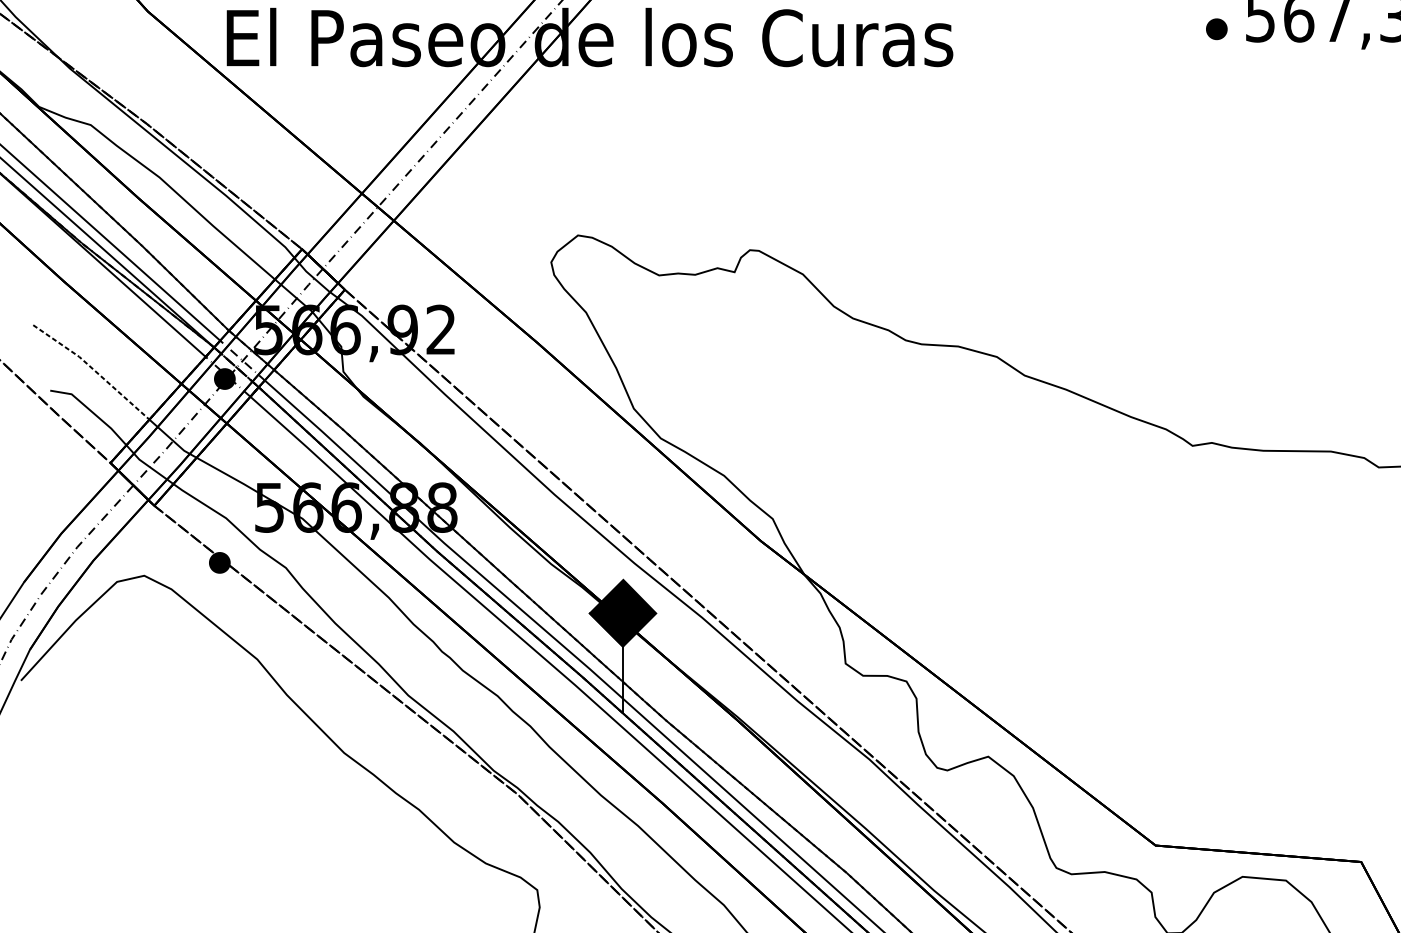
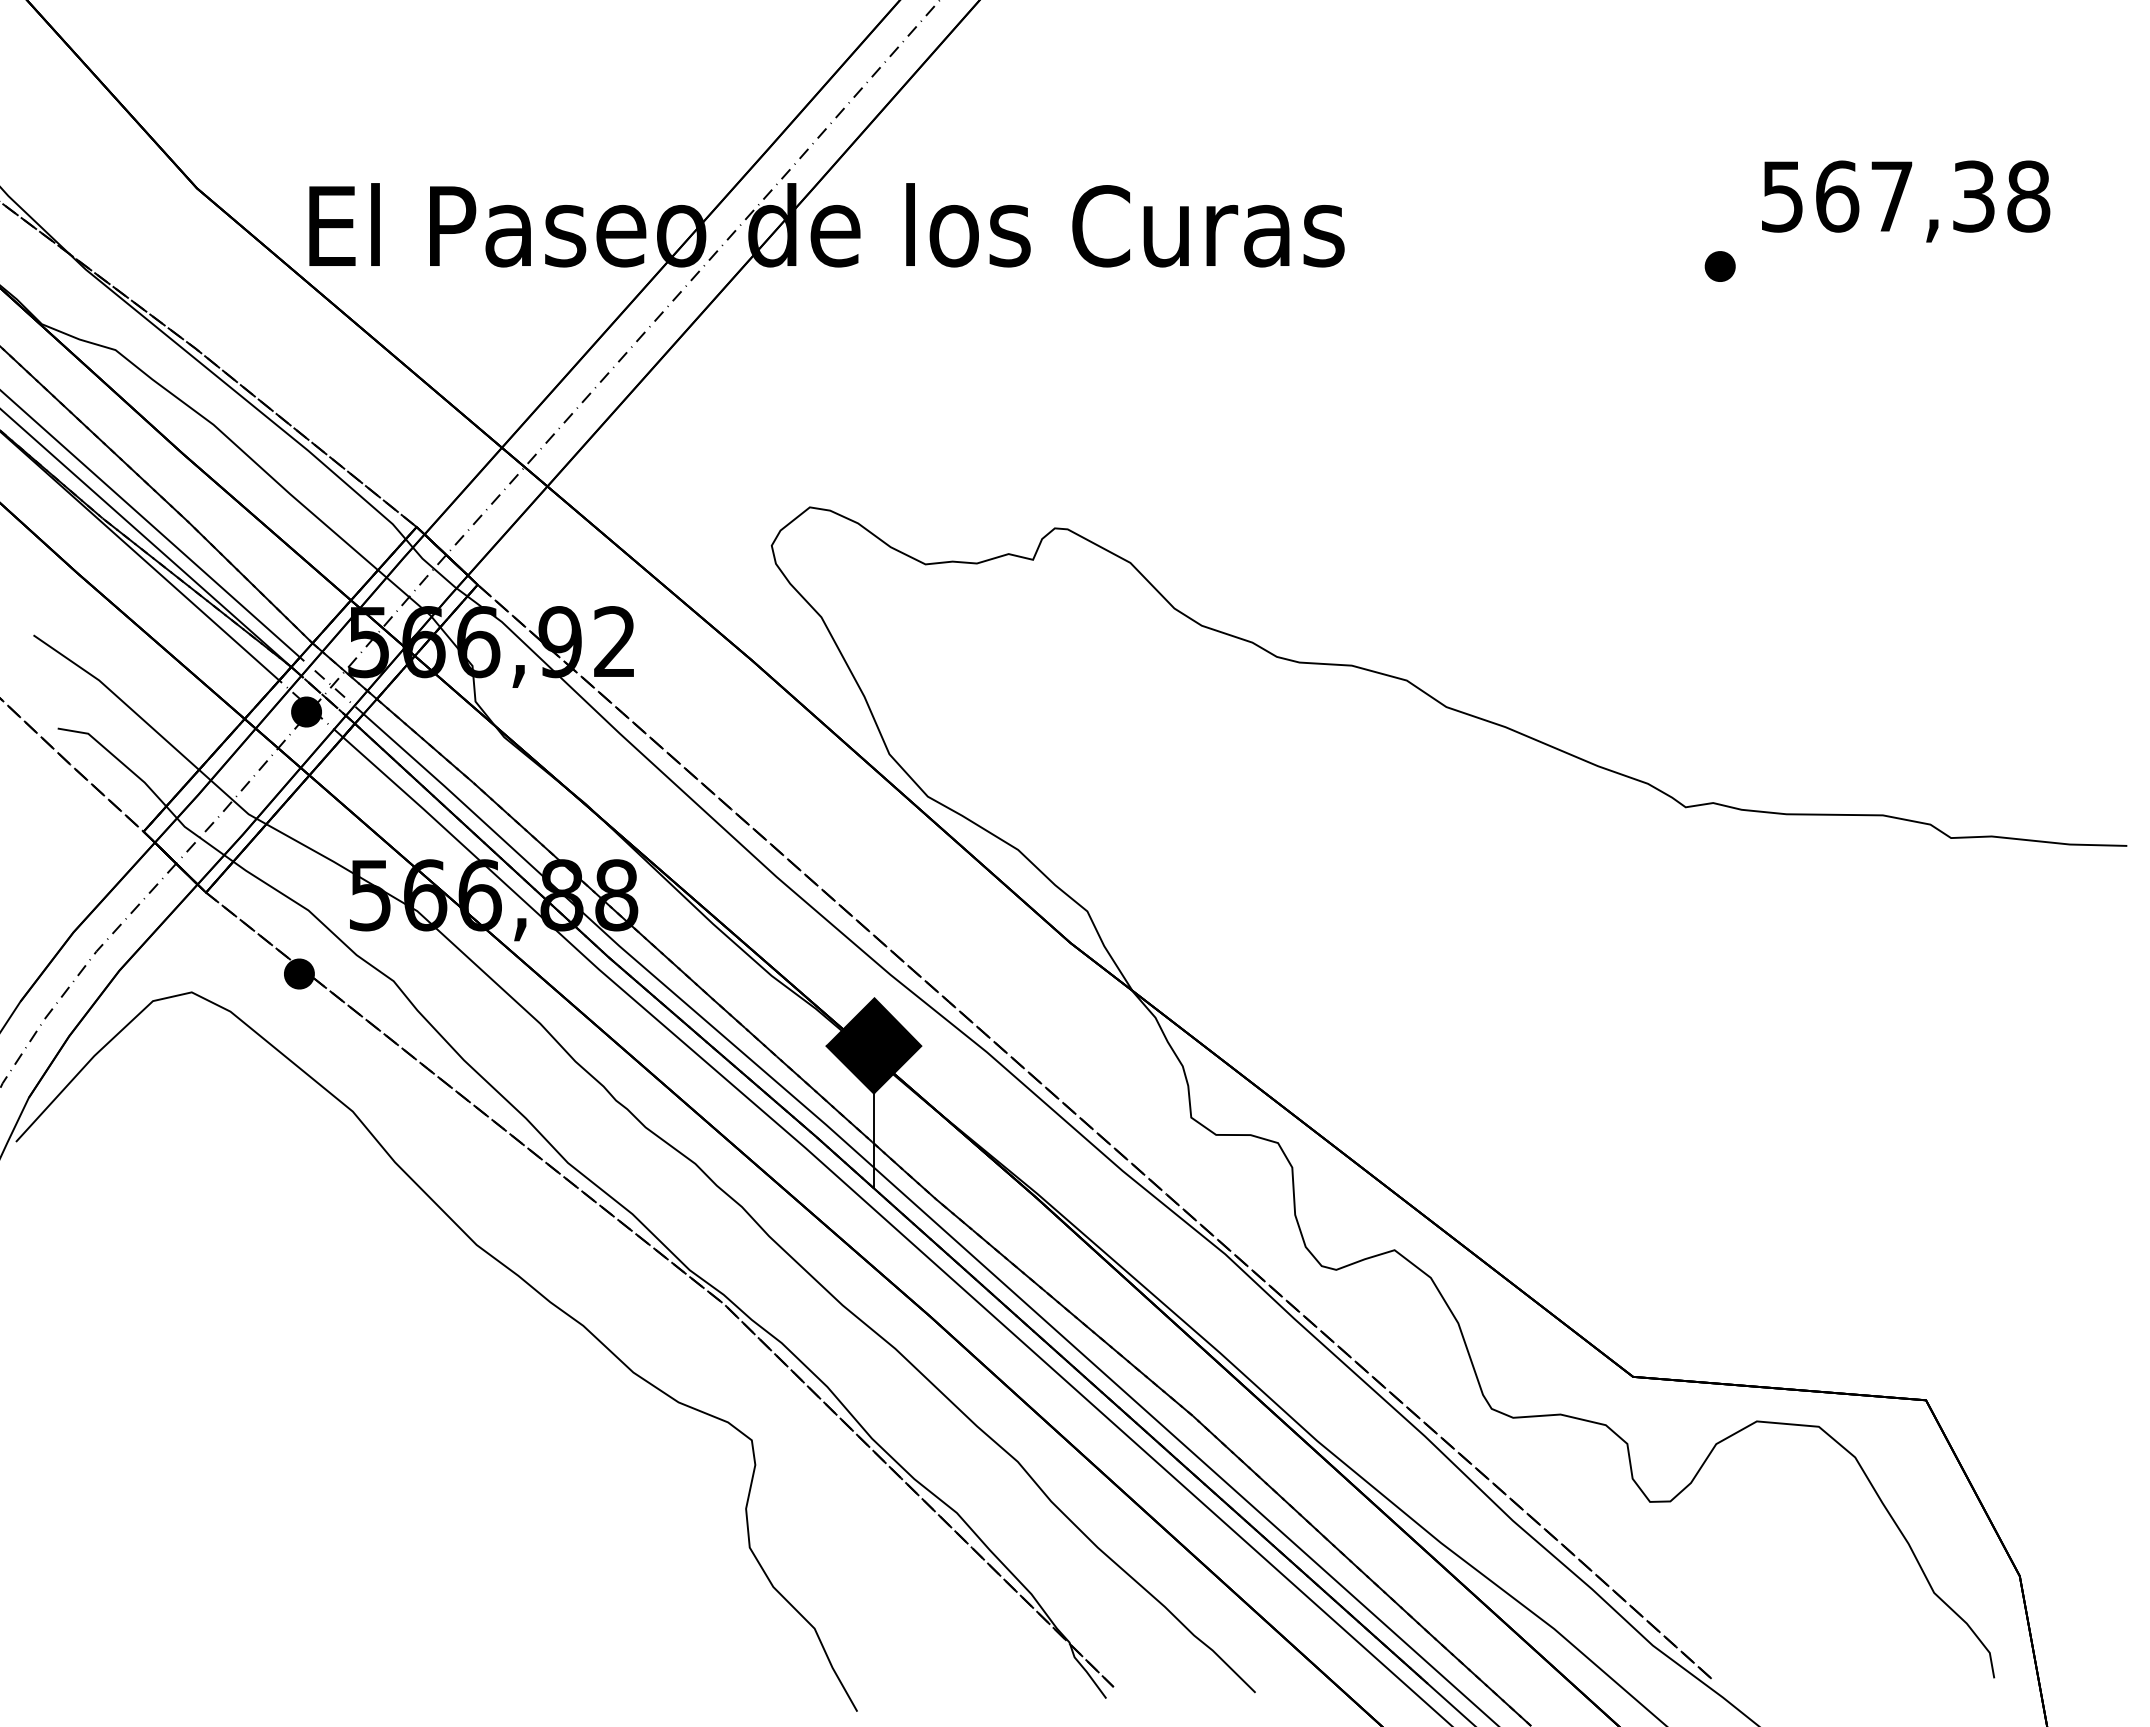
part: (1216, 29) -> (1719, 266), moved
line: (93, 369) -> (119, 698), dashed -> solid

